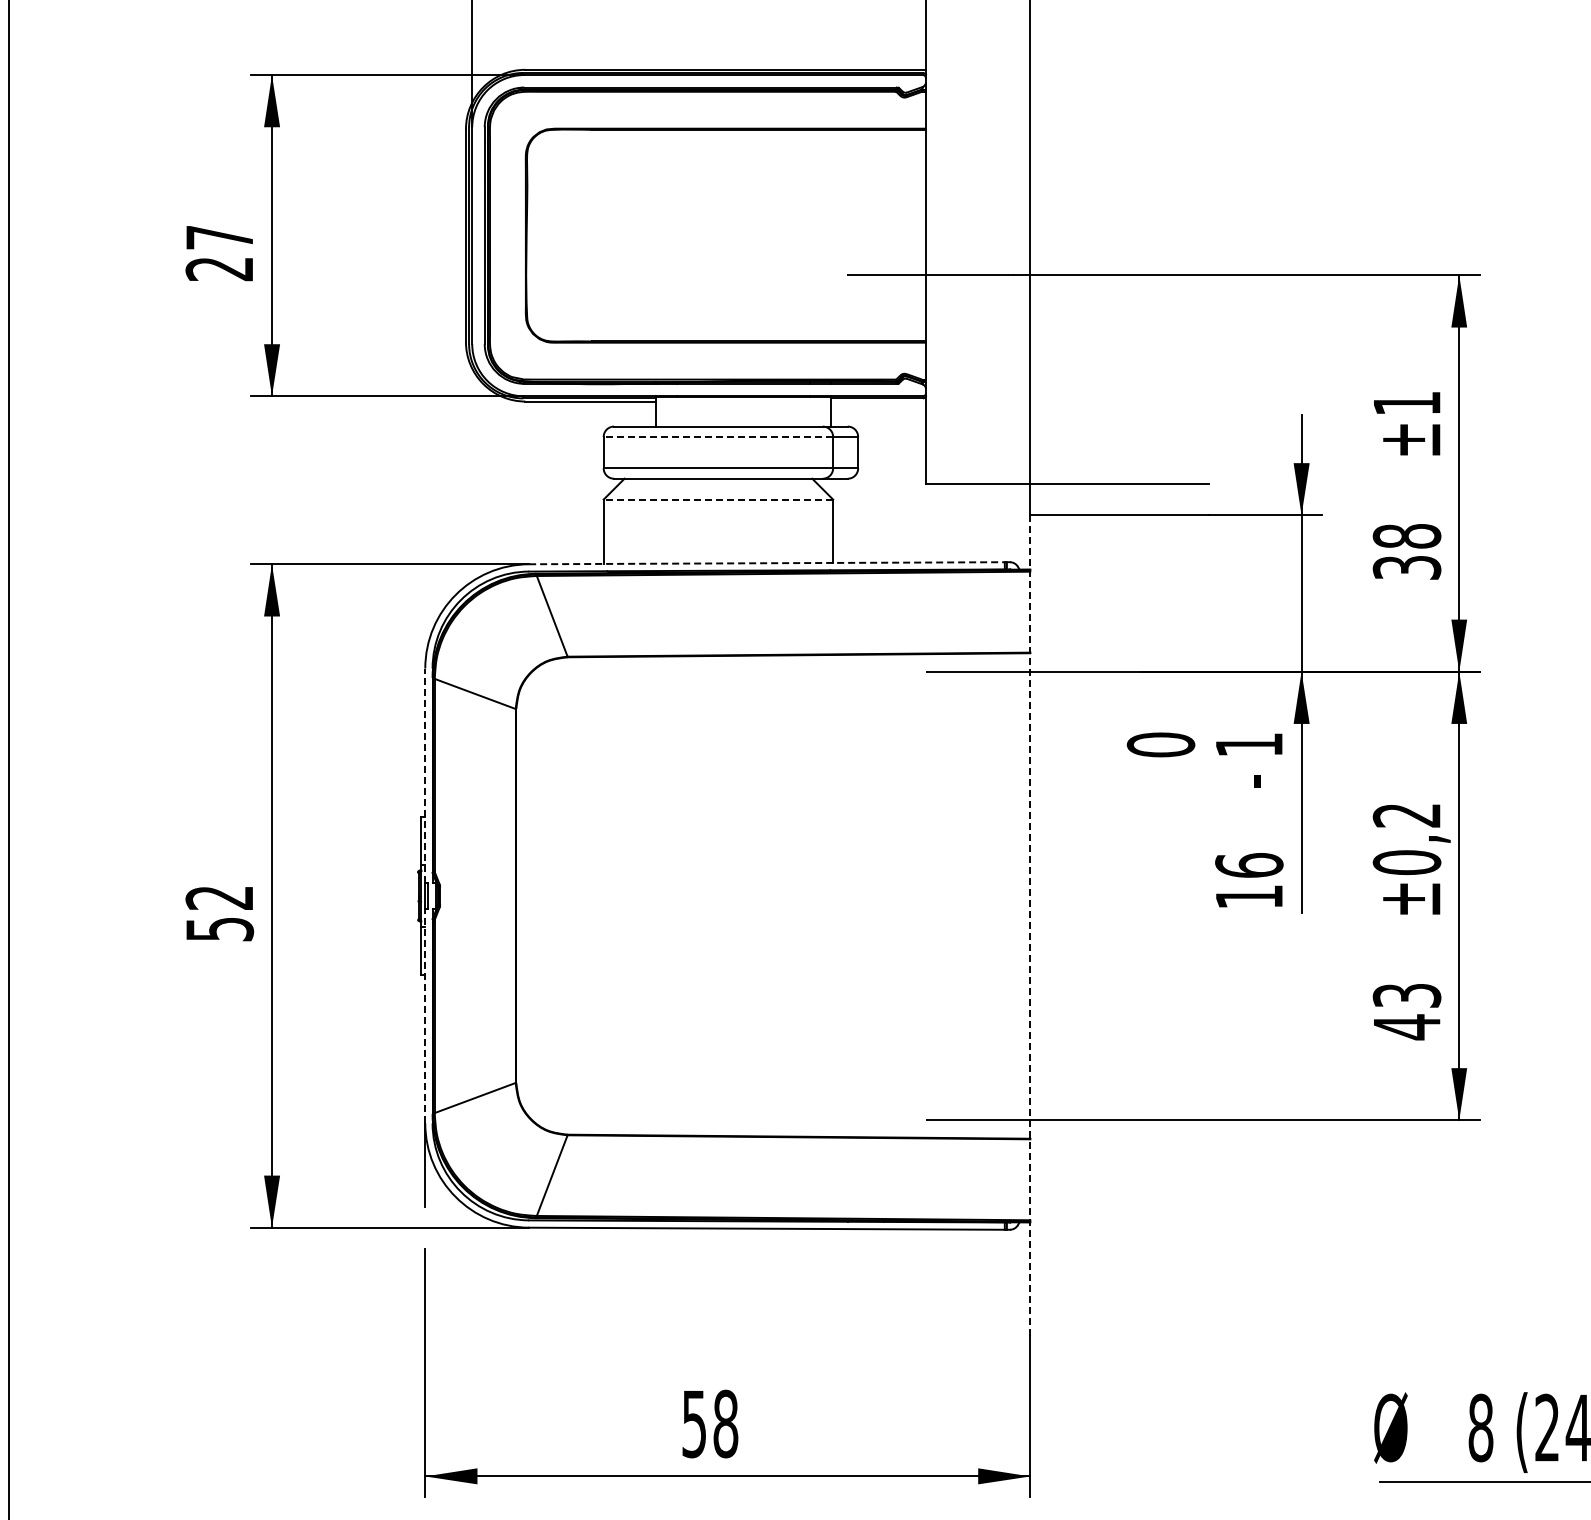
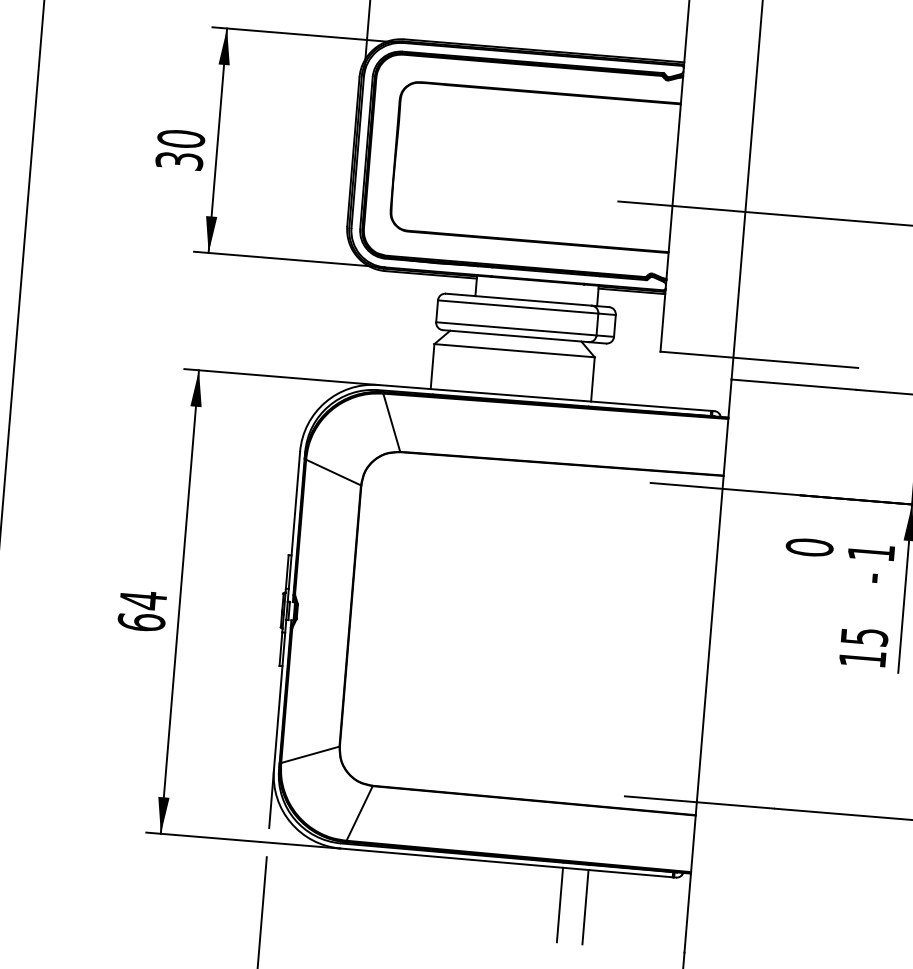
text: (219, 253) -> (180, 150), 27 -> 30
line: (877, 401) -> (631, 291), added
line: (718, 437) -> (518, 307), dashed -> solid
line: (718, 499) -> (514, 350), dashed -> solid
line: (766, 563) -> (544, 398), dashed -> solid
line: (425, 775) -> (294, 526), dashed -> solid
text: (1249, 865) -> (864, 636), 16 -> 15
text: (219, 913) -> (142, 611), 52 -> 64
line: (1030, 925) -> (708, 666), dashed -> solid
line: (425, 1015) -> (280, 694), dashed -> solid
line: (847, 1282) -> (559, 905), added
line: (884, 1282) -> (585, 907), added

